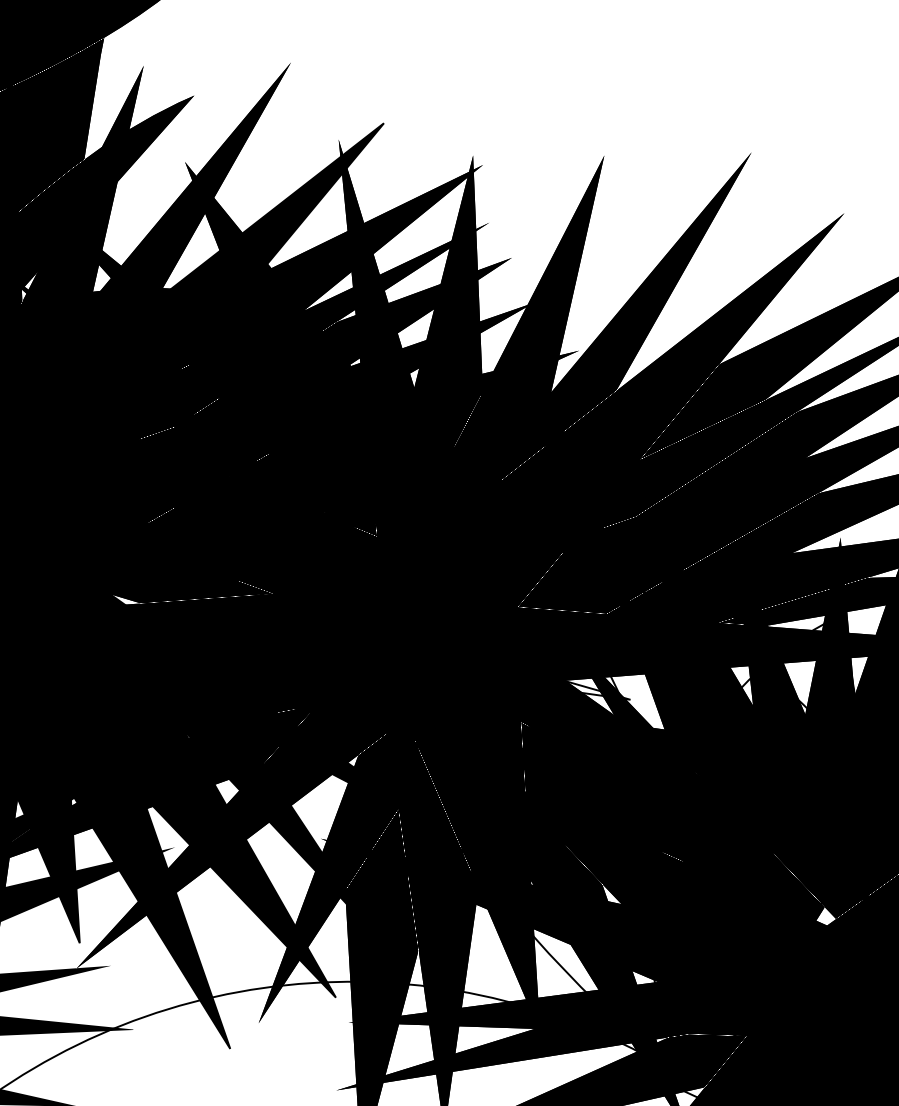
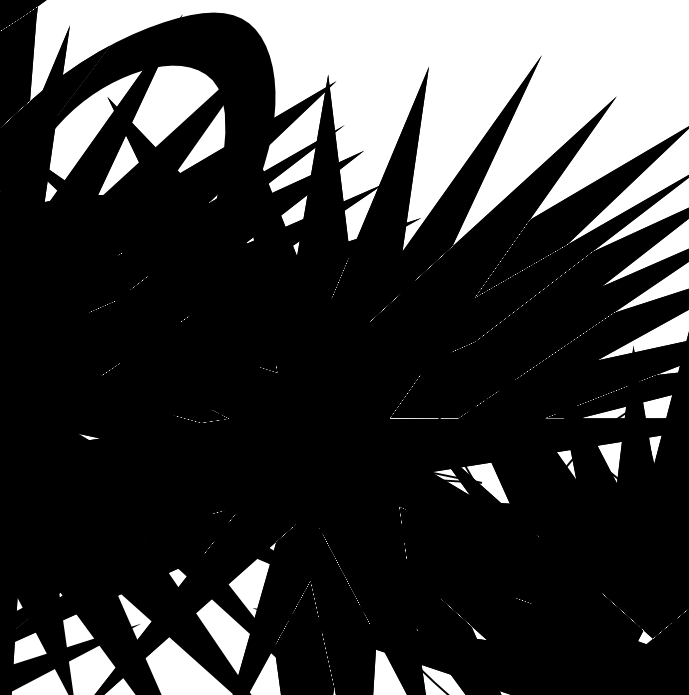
fill: (240, 215) -> (153, 134), added

